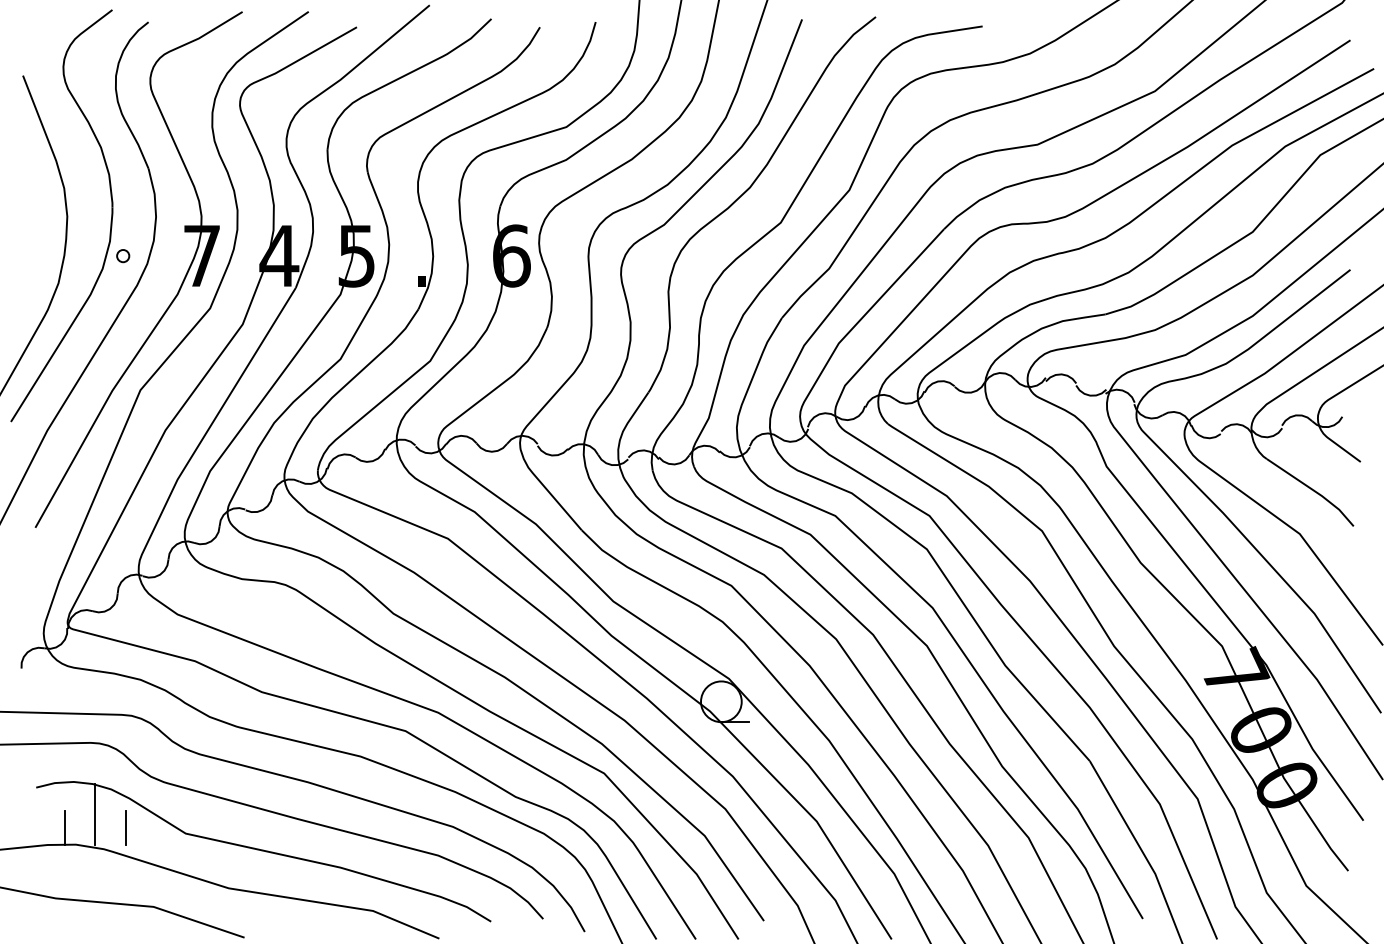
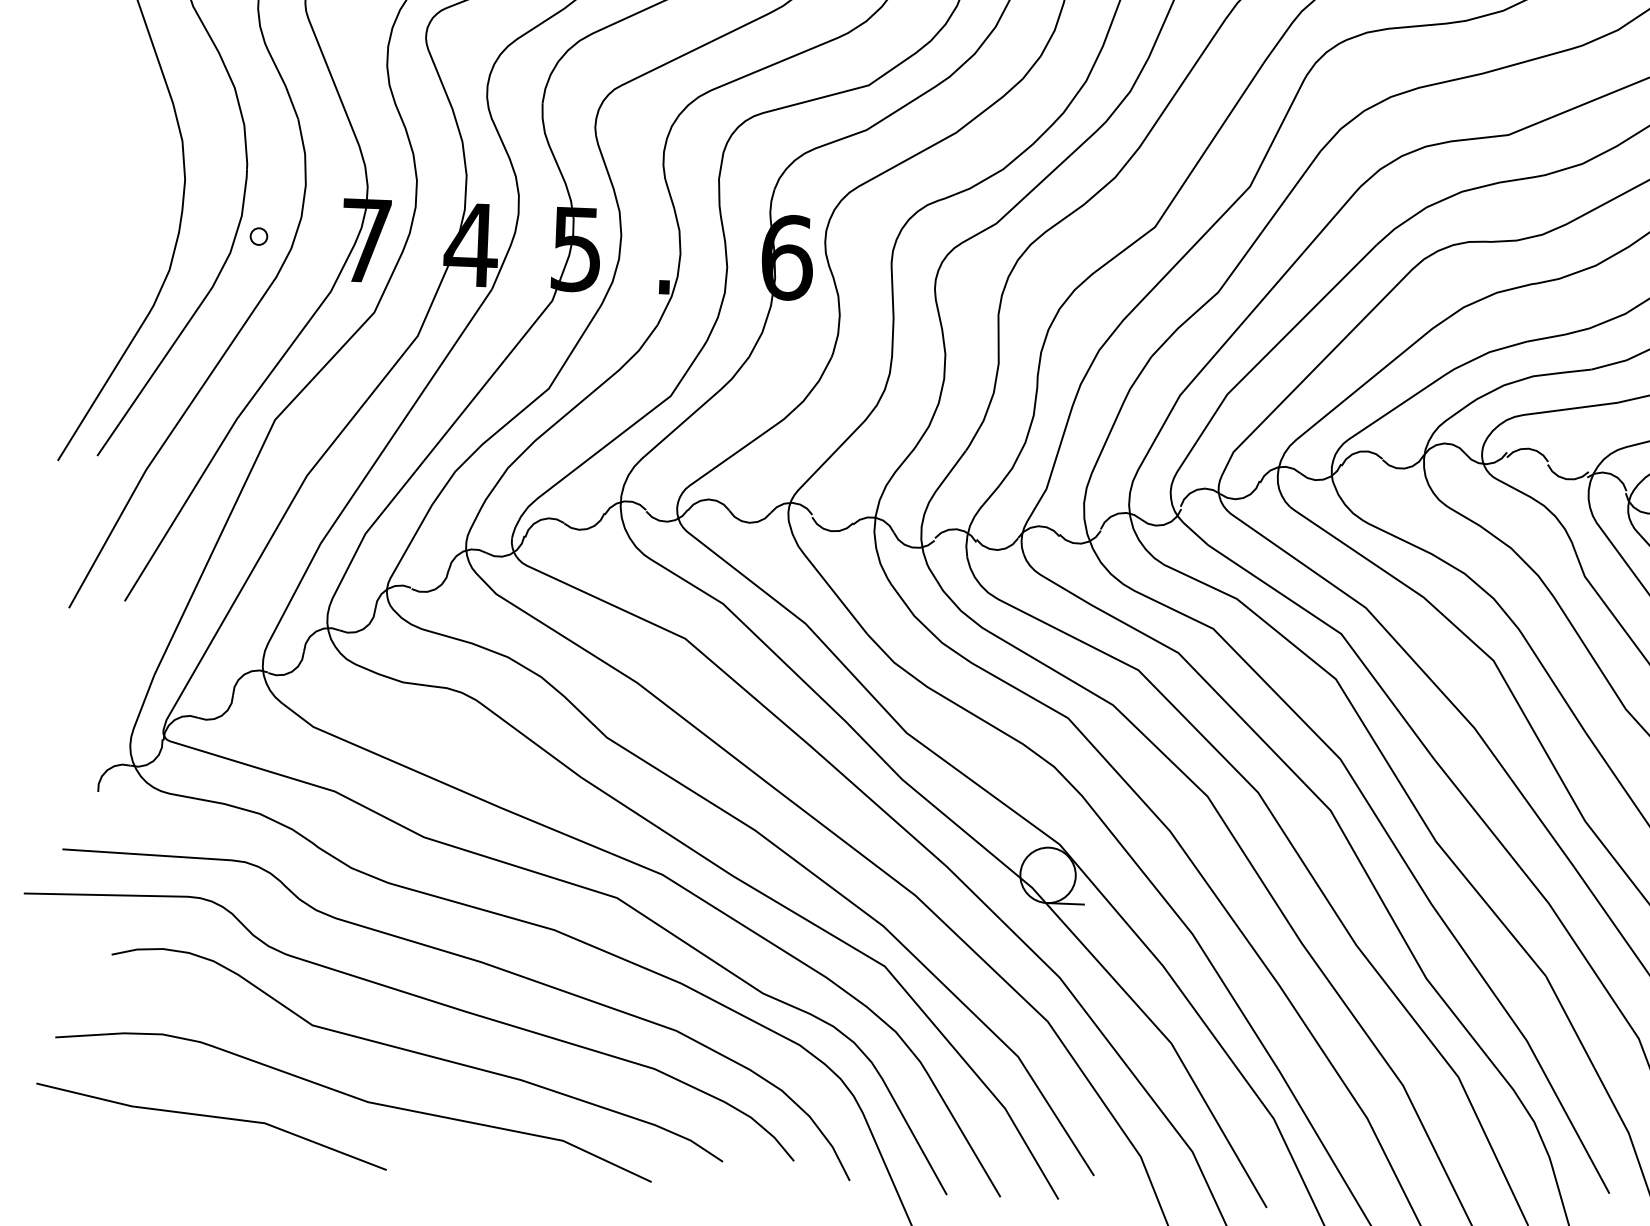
line: (95, 814) -> (190, 994), removed
line: (64, 828) -> (147, 1011), removed
line: (125, 828) -> (230, 1015), removed

